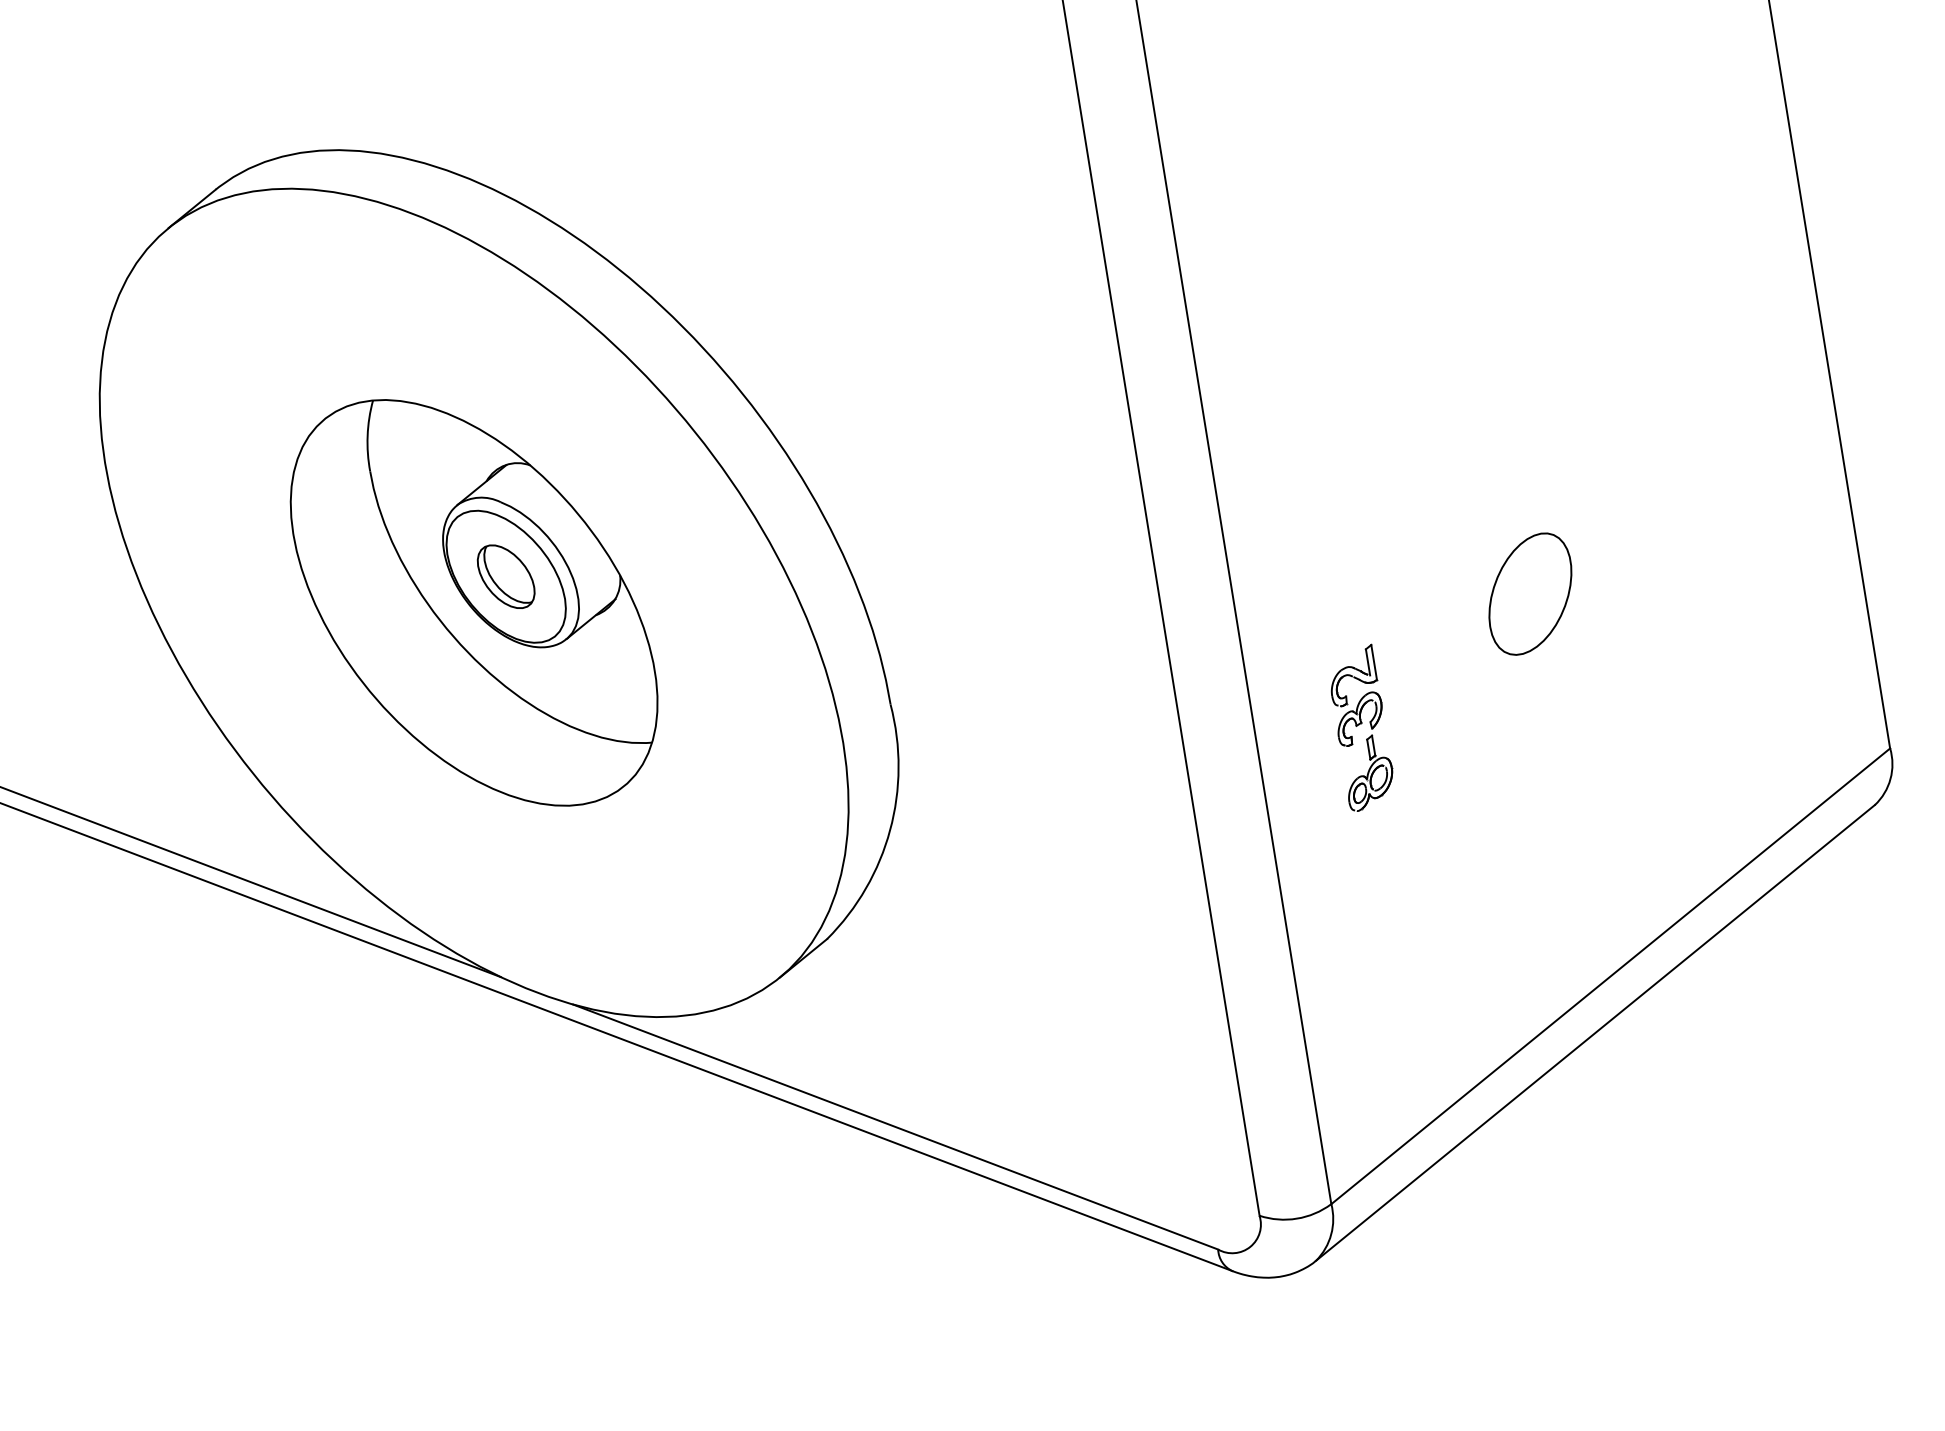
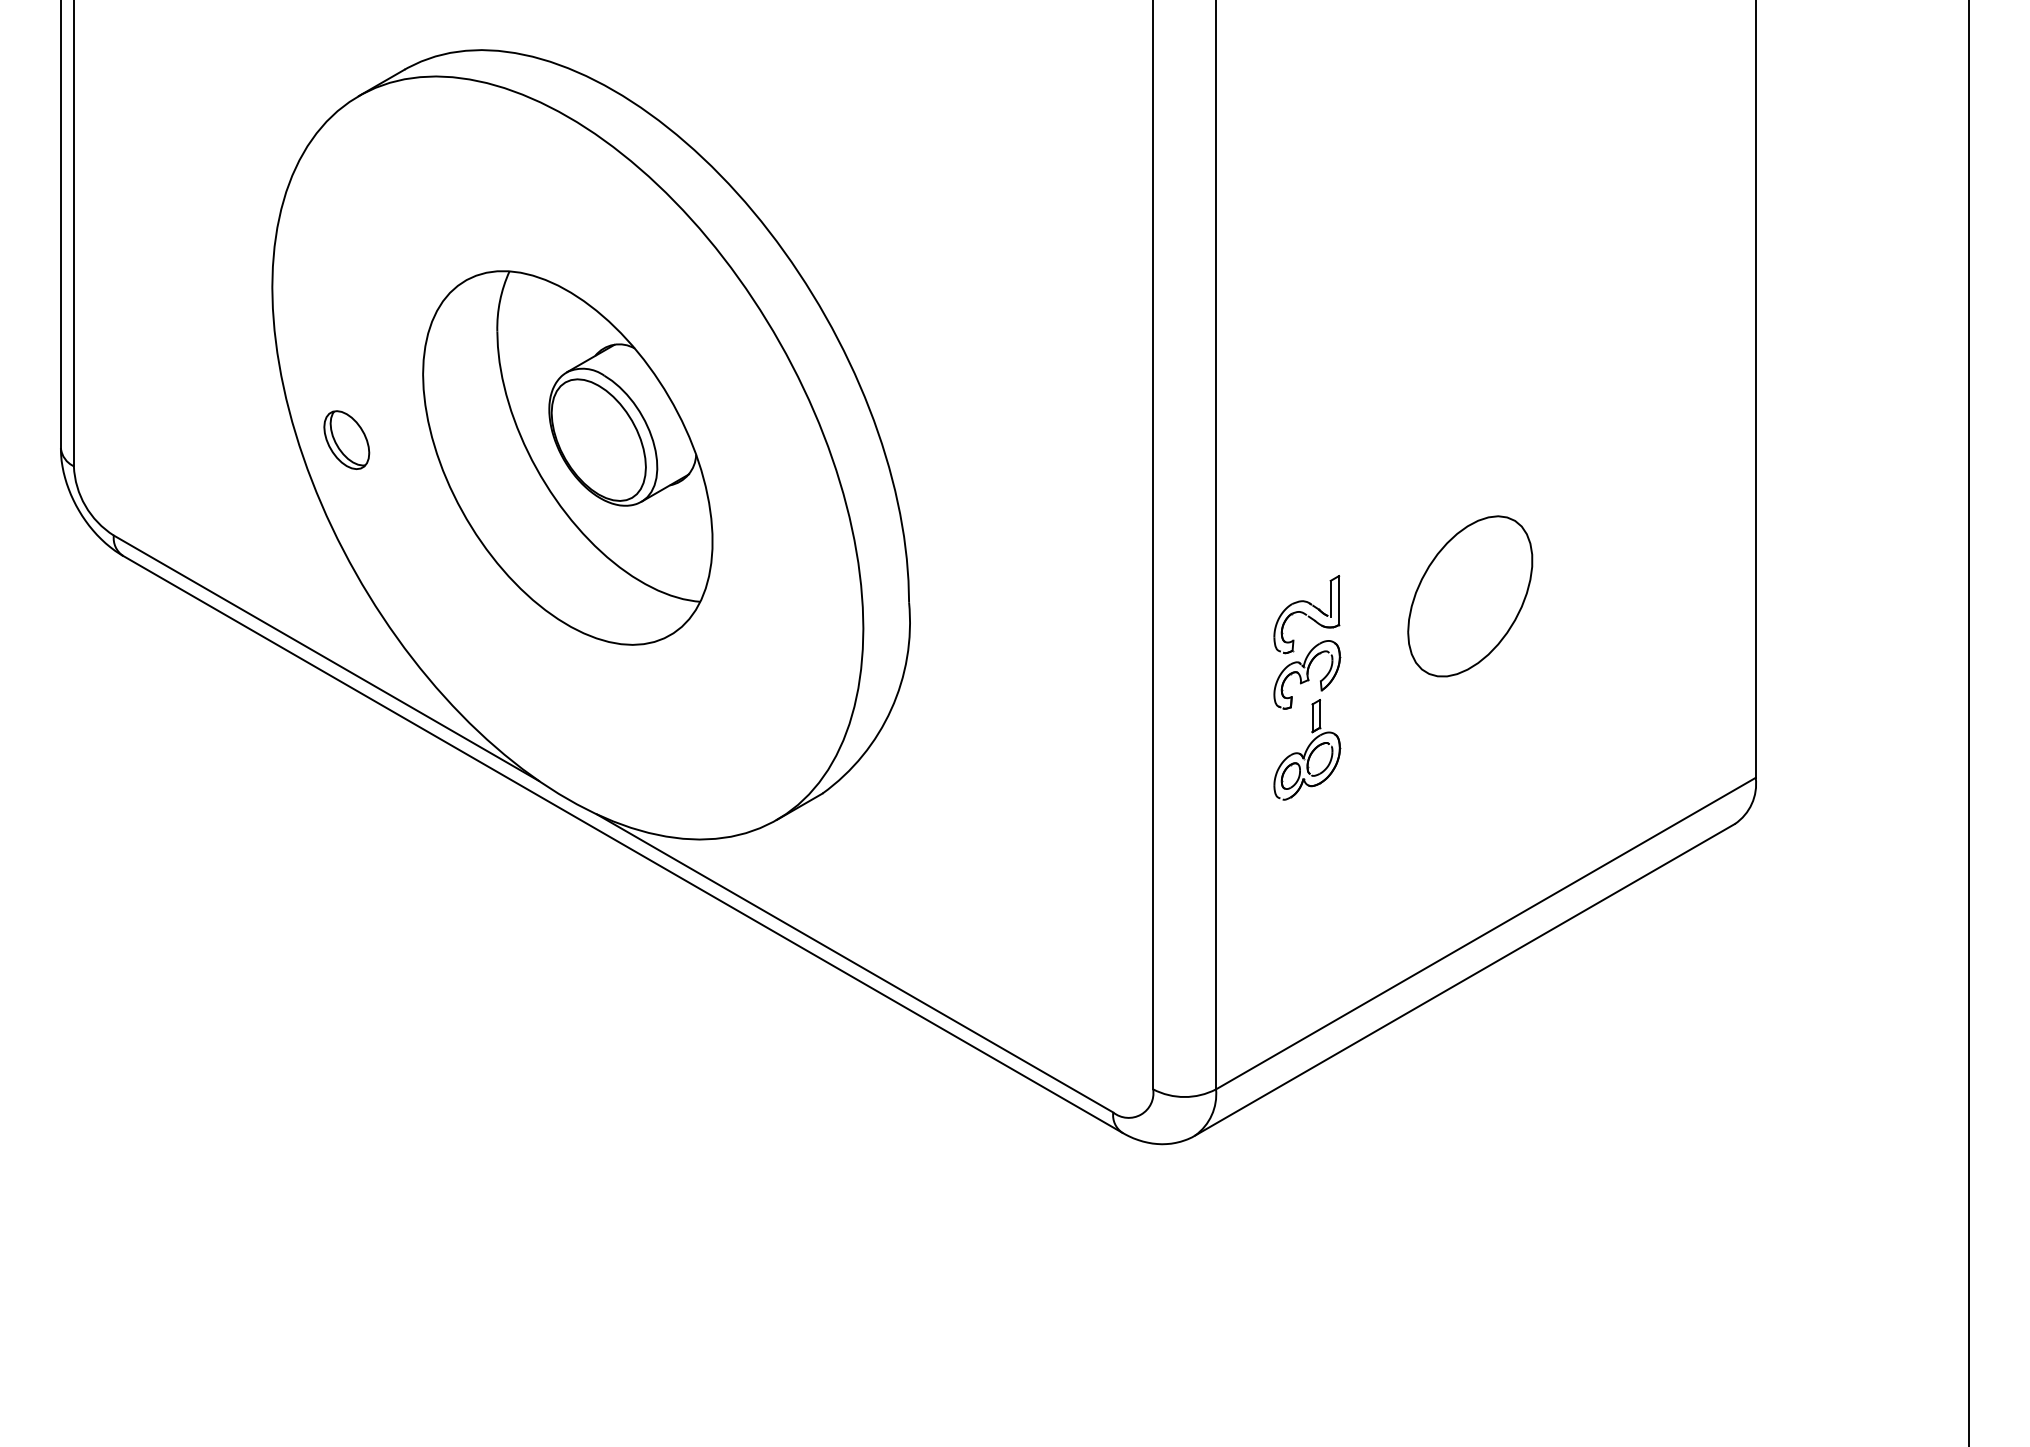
part: (505, 576) -> (346, 439), moved
part: (1529, 594) -> (1469, 596), size x1.6
part: (1361, 728) -> (1307, 687), size x1.6

